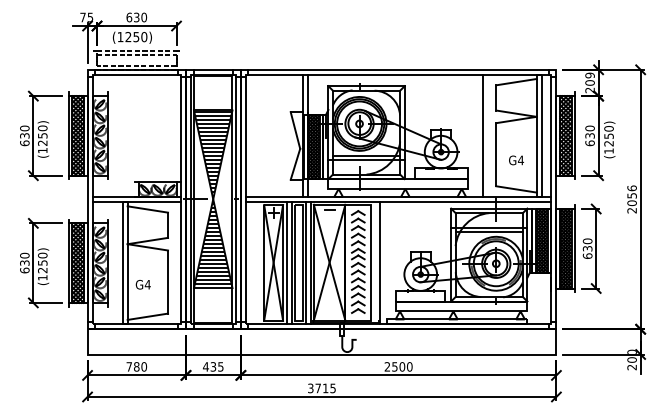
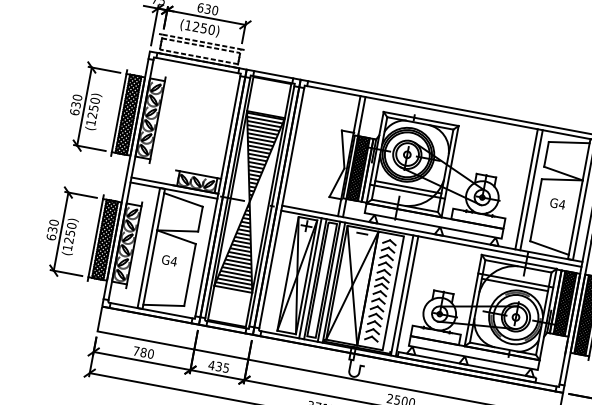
line: (488, 135) -> (531, 189), added
text: (516, 160) -> (557, 203), moved
line: (385, 263) -> (407, 296), added
text: (142, 284) -> (168, 260), moved

